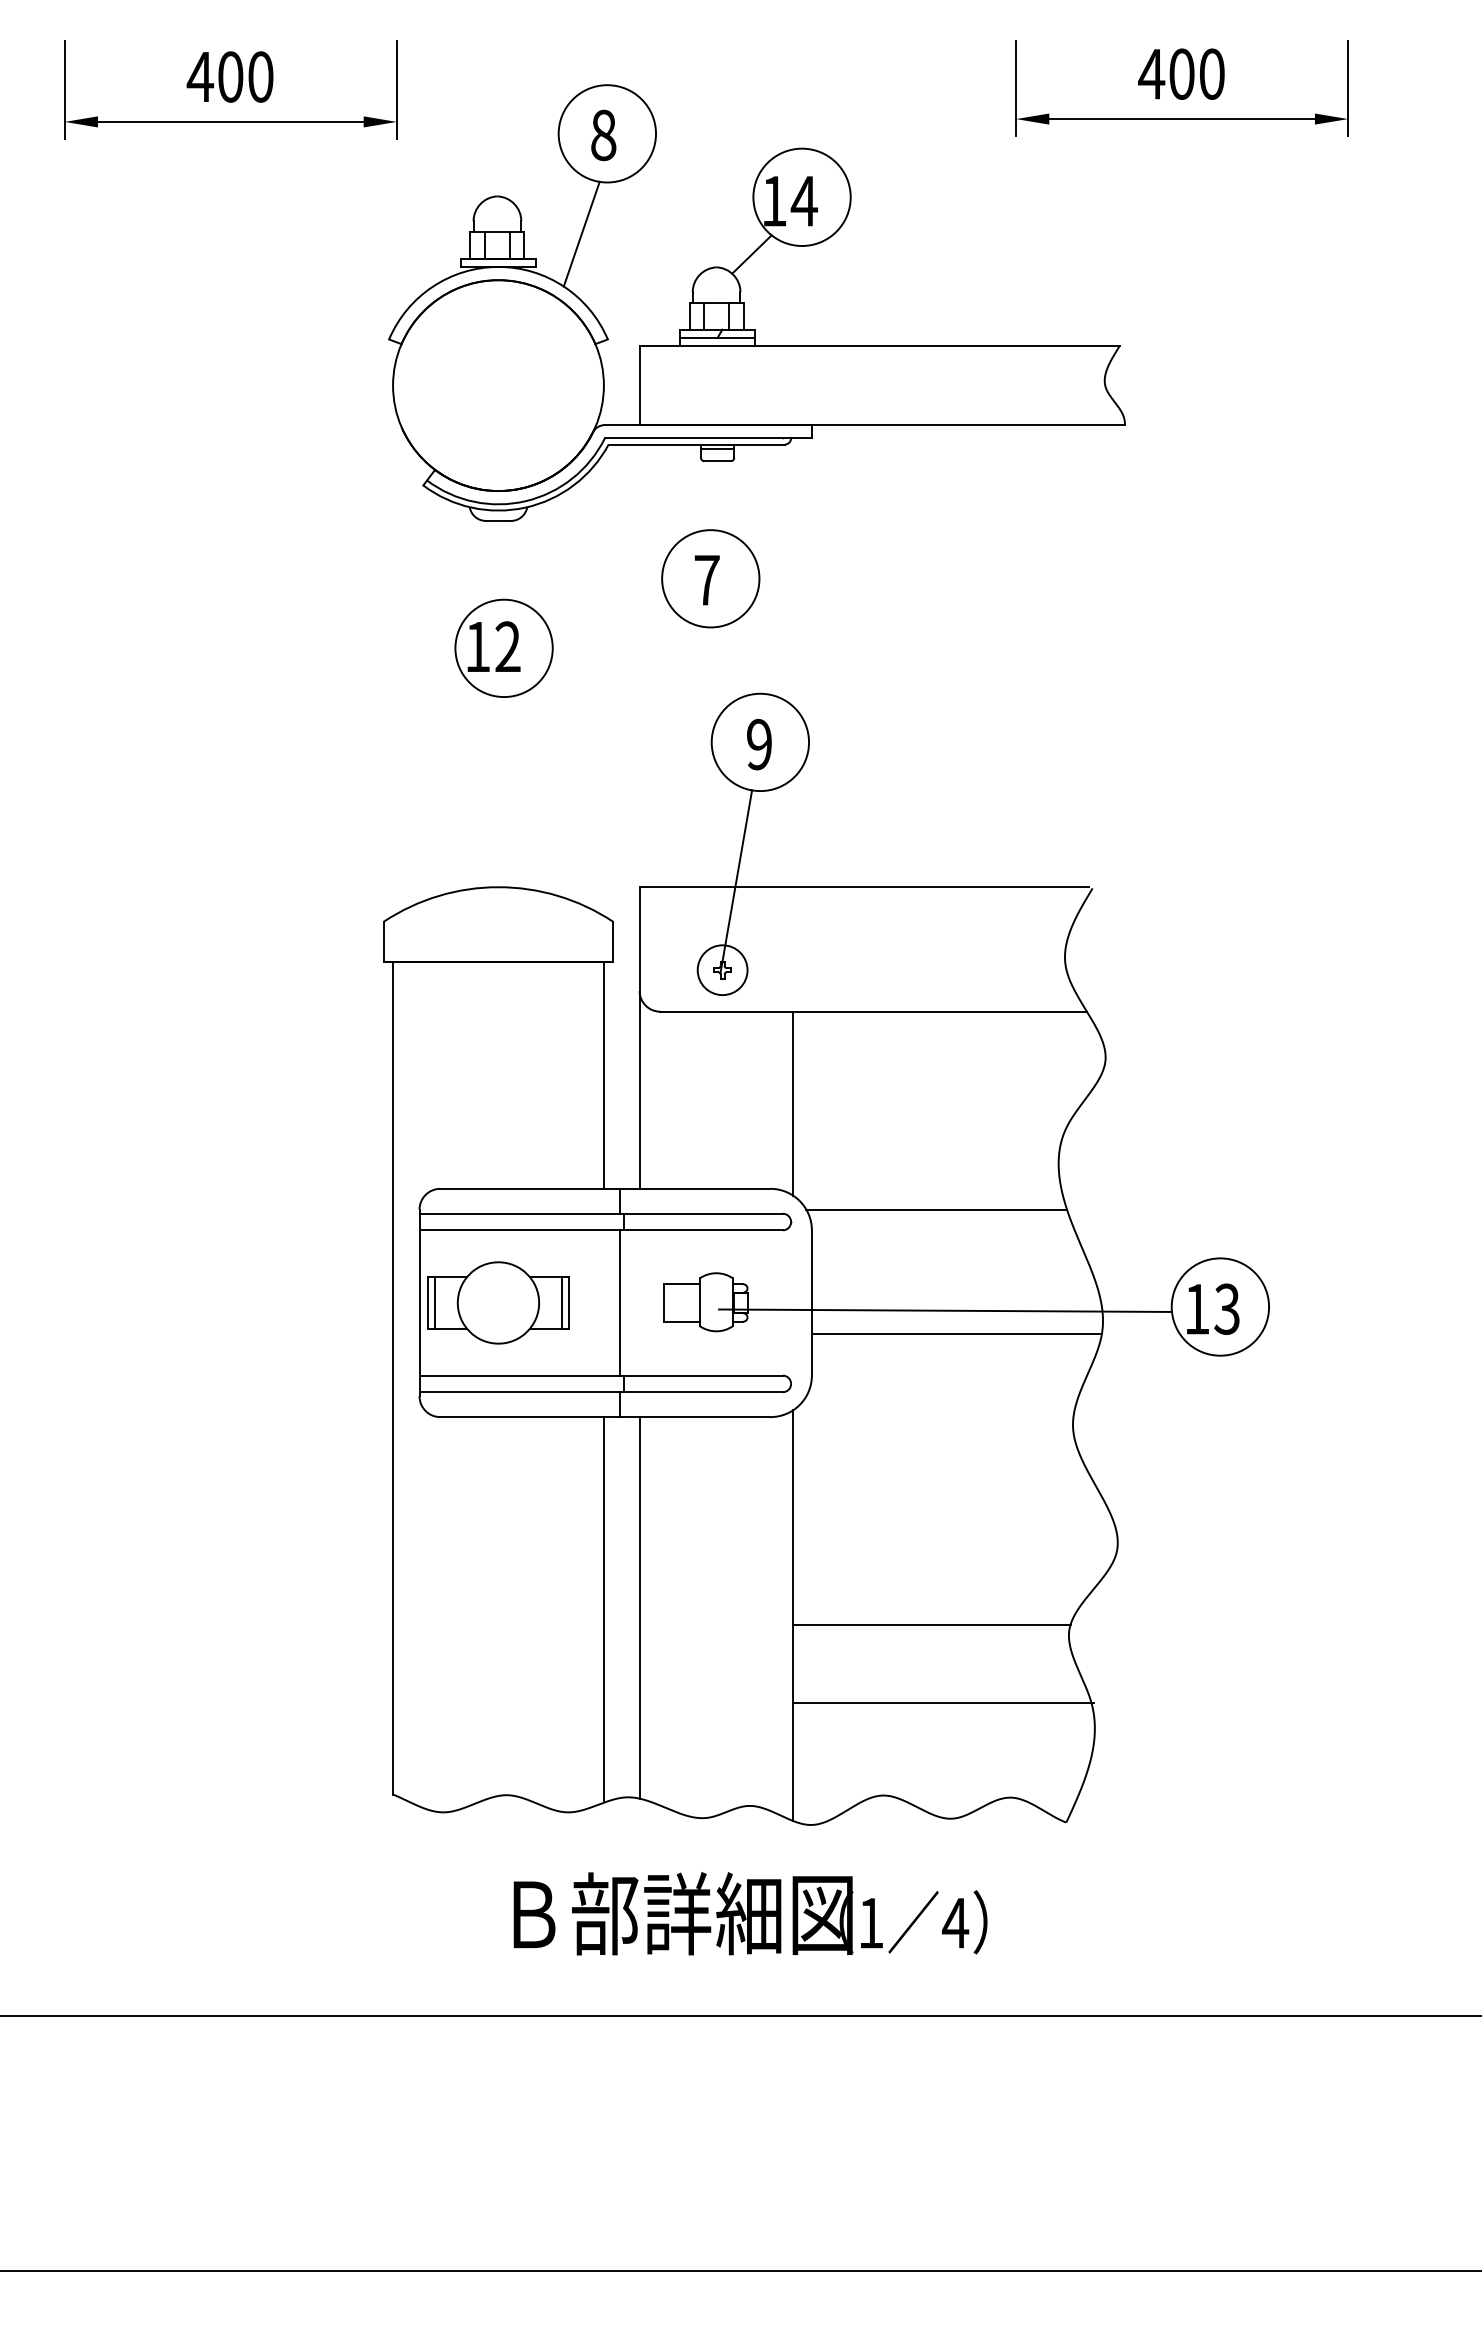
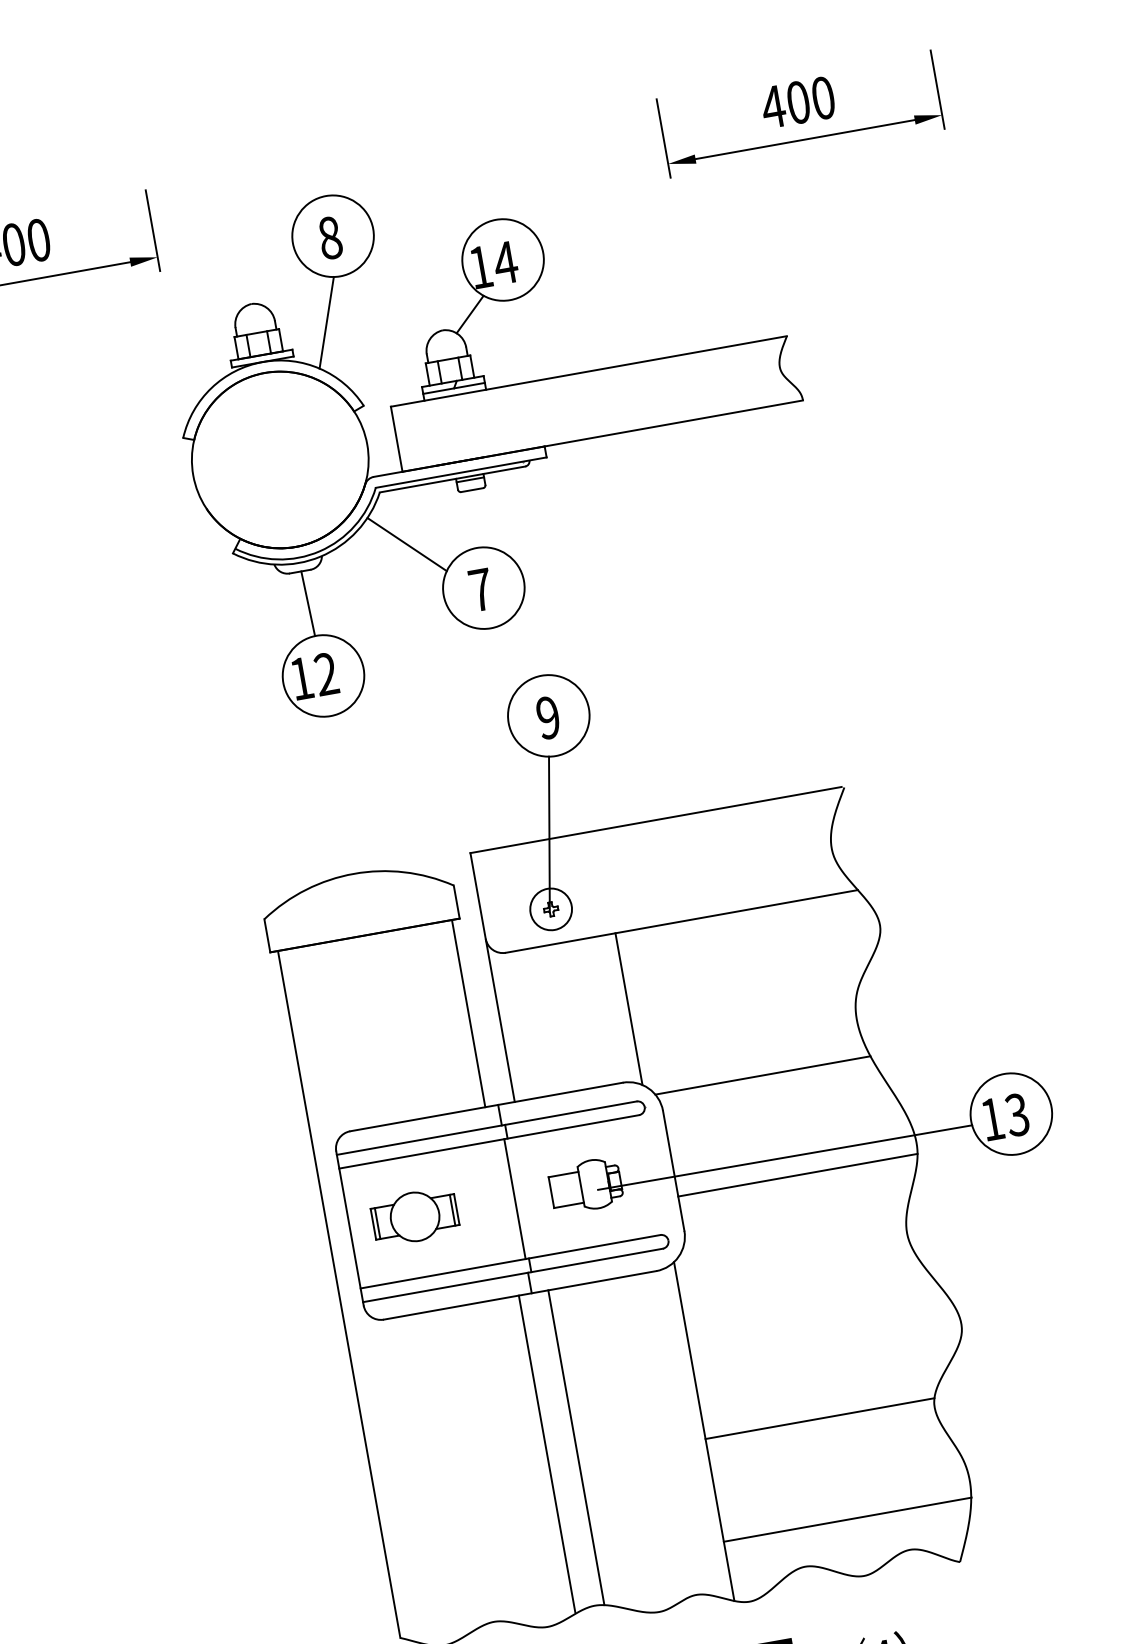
line: (629, 511) -> (406, 544), added
line: (500, 559) -> (307, 603), added
part: (498, 1302) -> (415, 1216), size x0.71
line: (943, 1703) -> (847, 1519), moved

